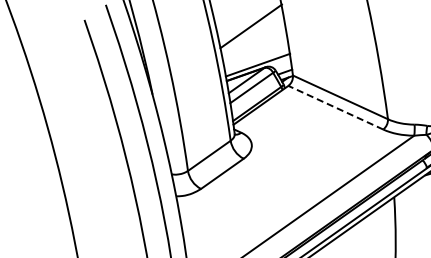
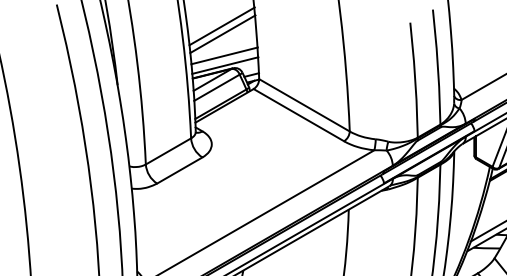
line: (252, 34) -> (222, 34), added
line: (256, 55) -> (224, 55), added
line: (335, 107) -> (298, 114), dashed -> solid

